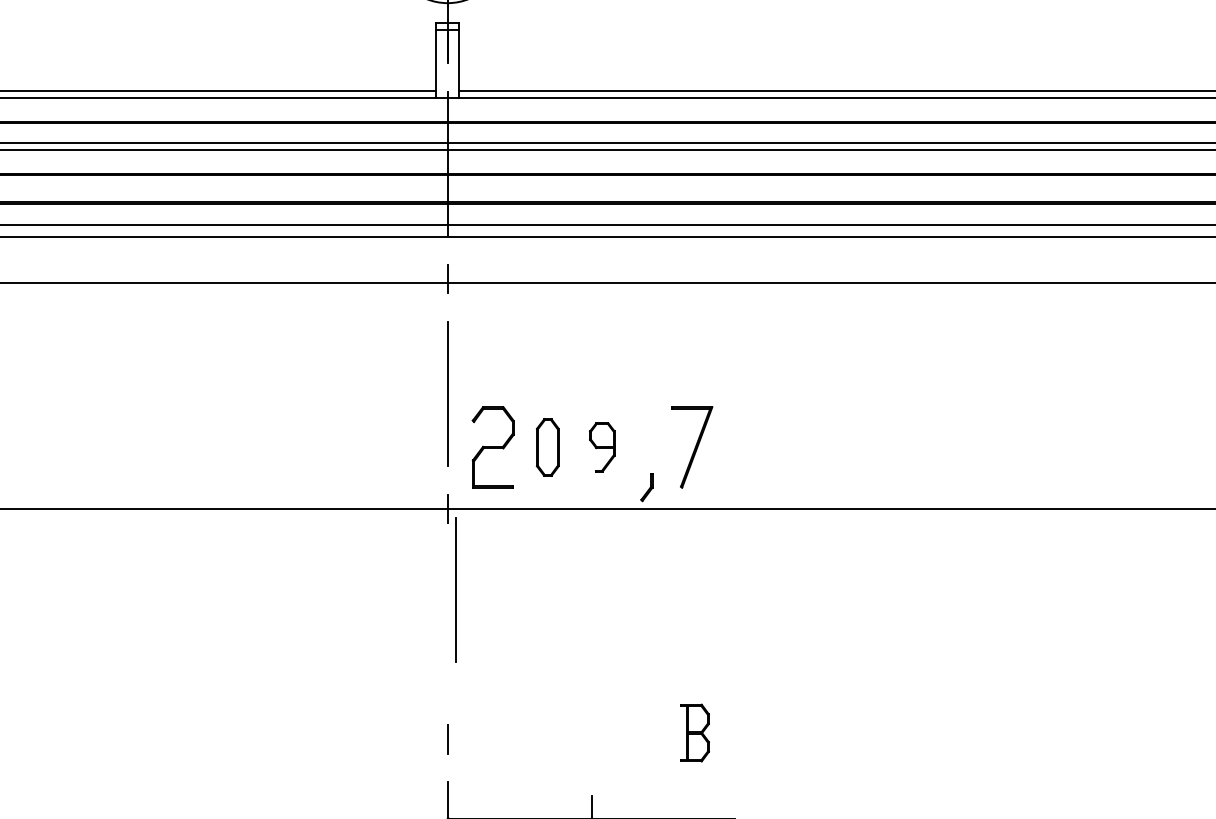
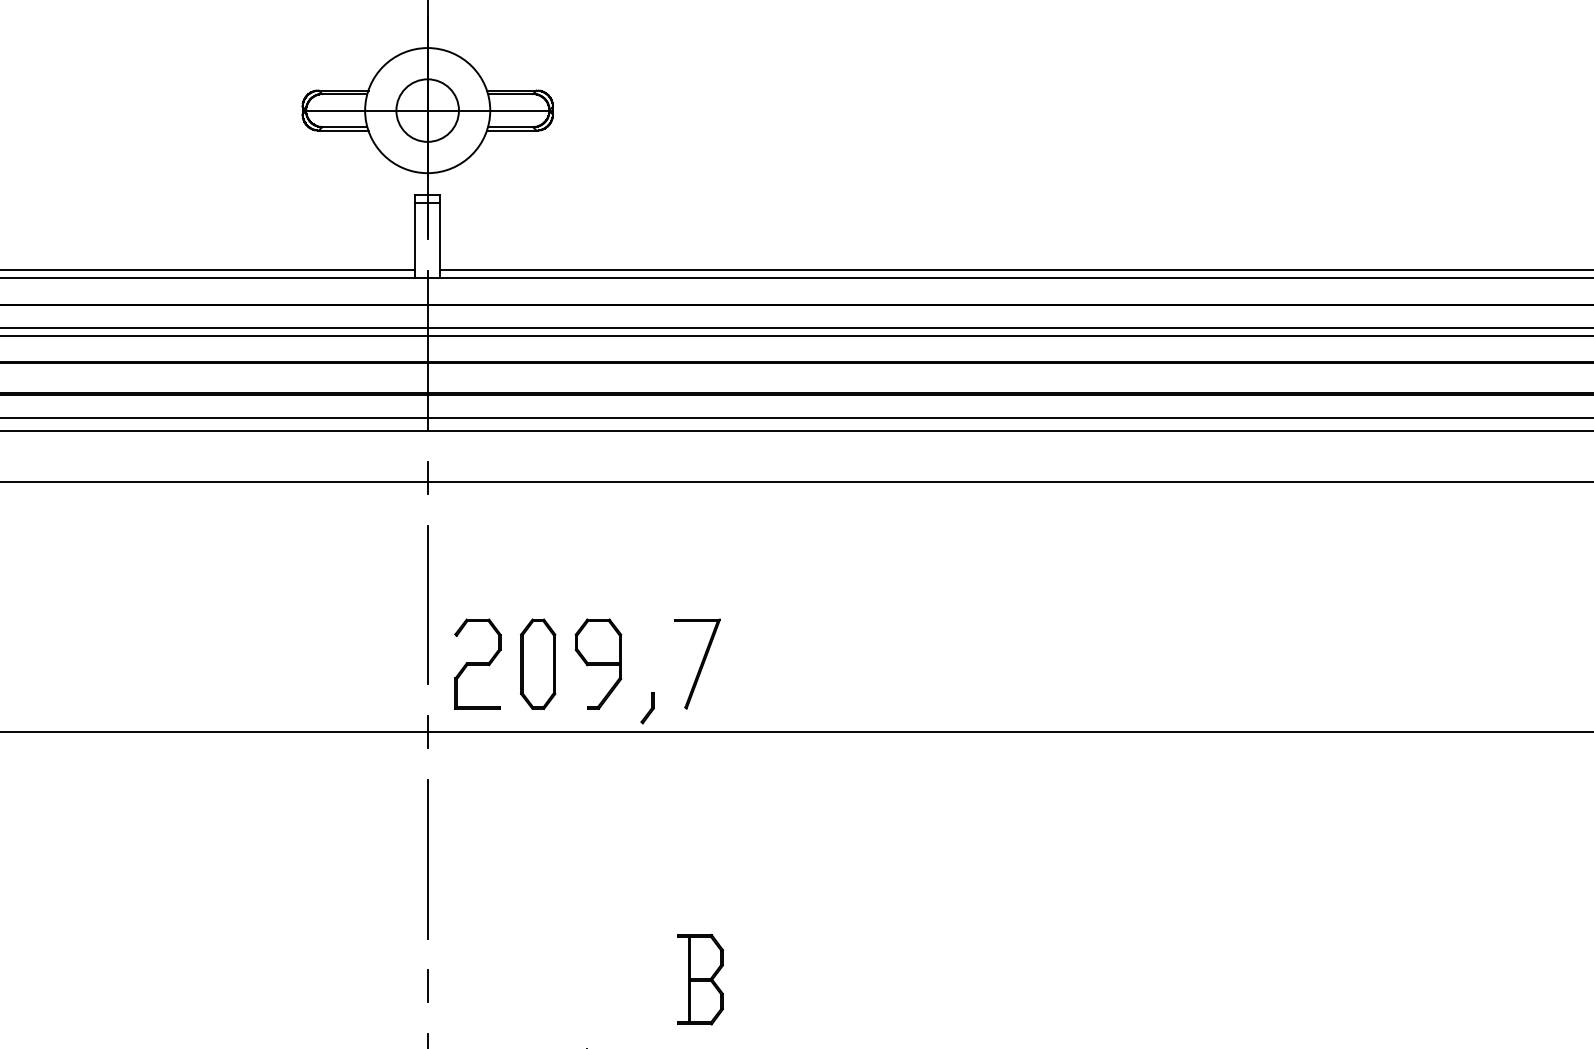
part: (548, 446) -> (538, 663), size x1.43
part: (602, 446) -> (598, 663), size x1.67
line: (455, 589) -> (427, 859), moved
part: (694, 732) -> (700, 979), size x1.43

